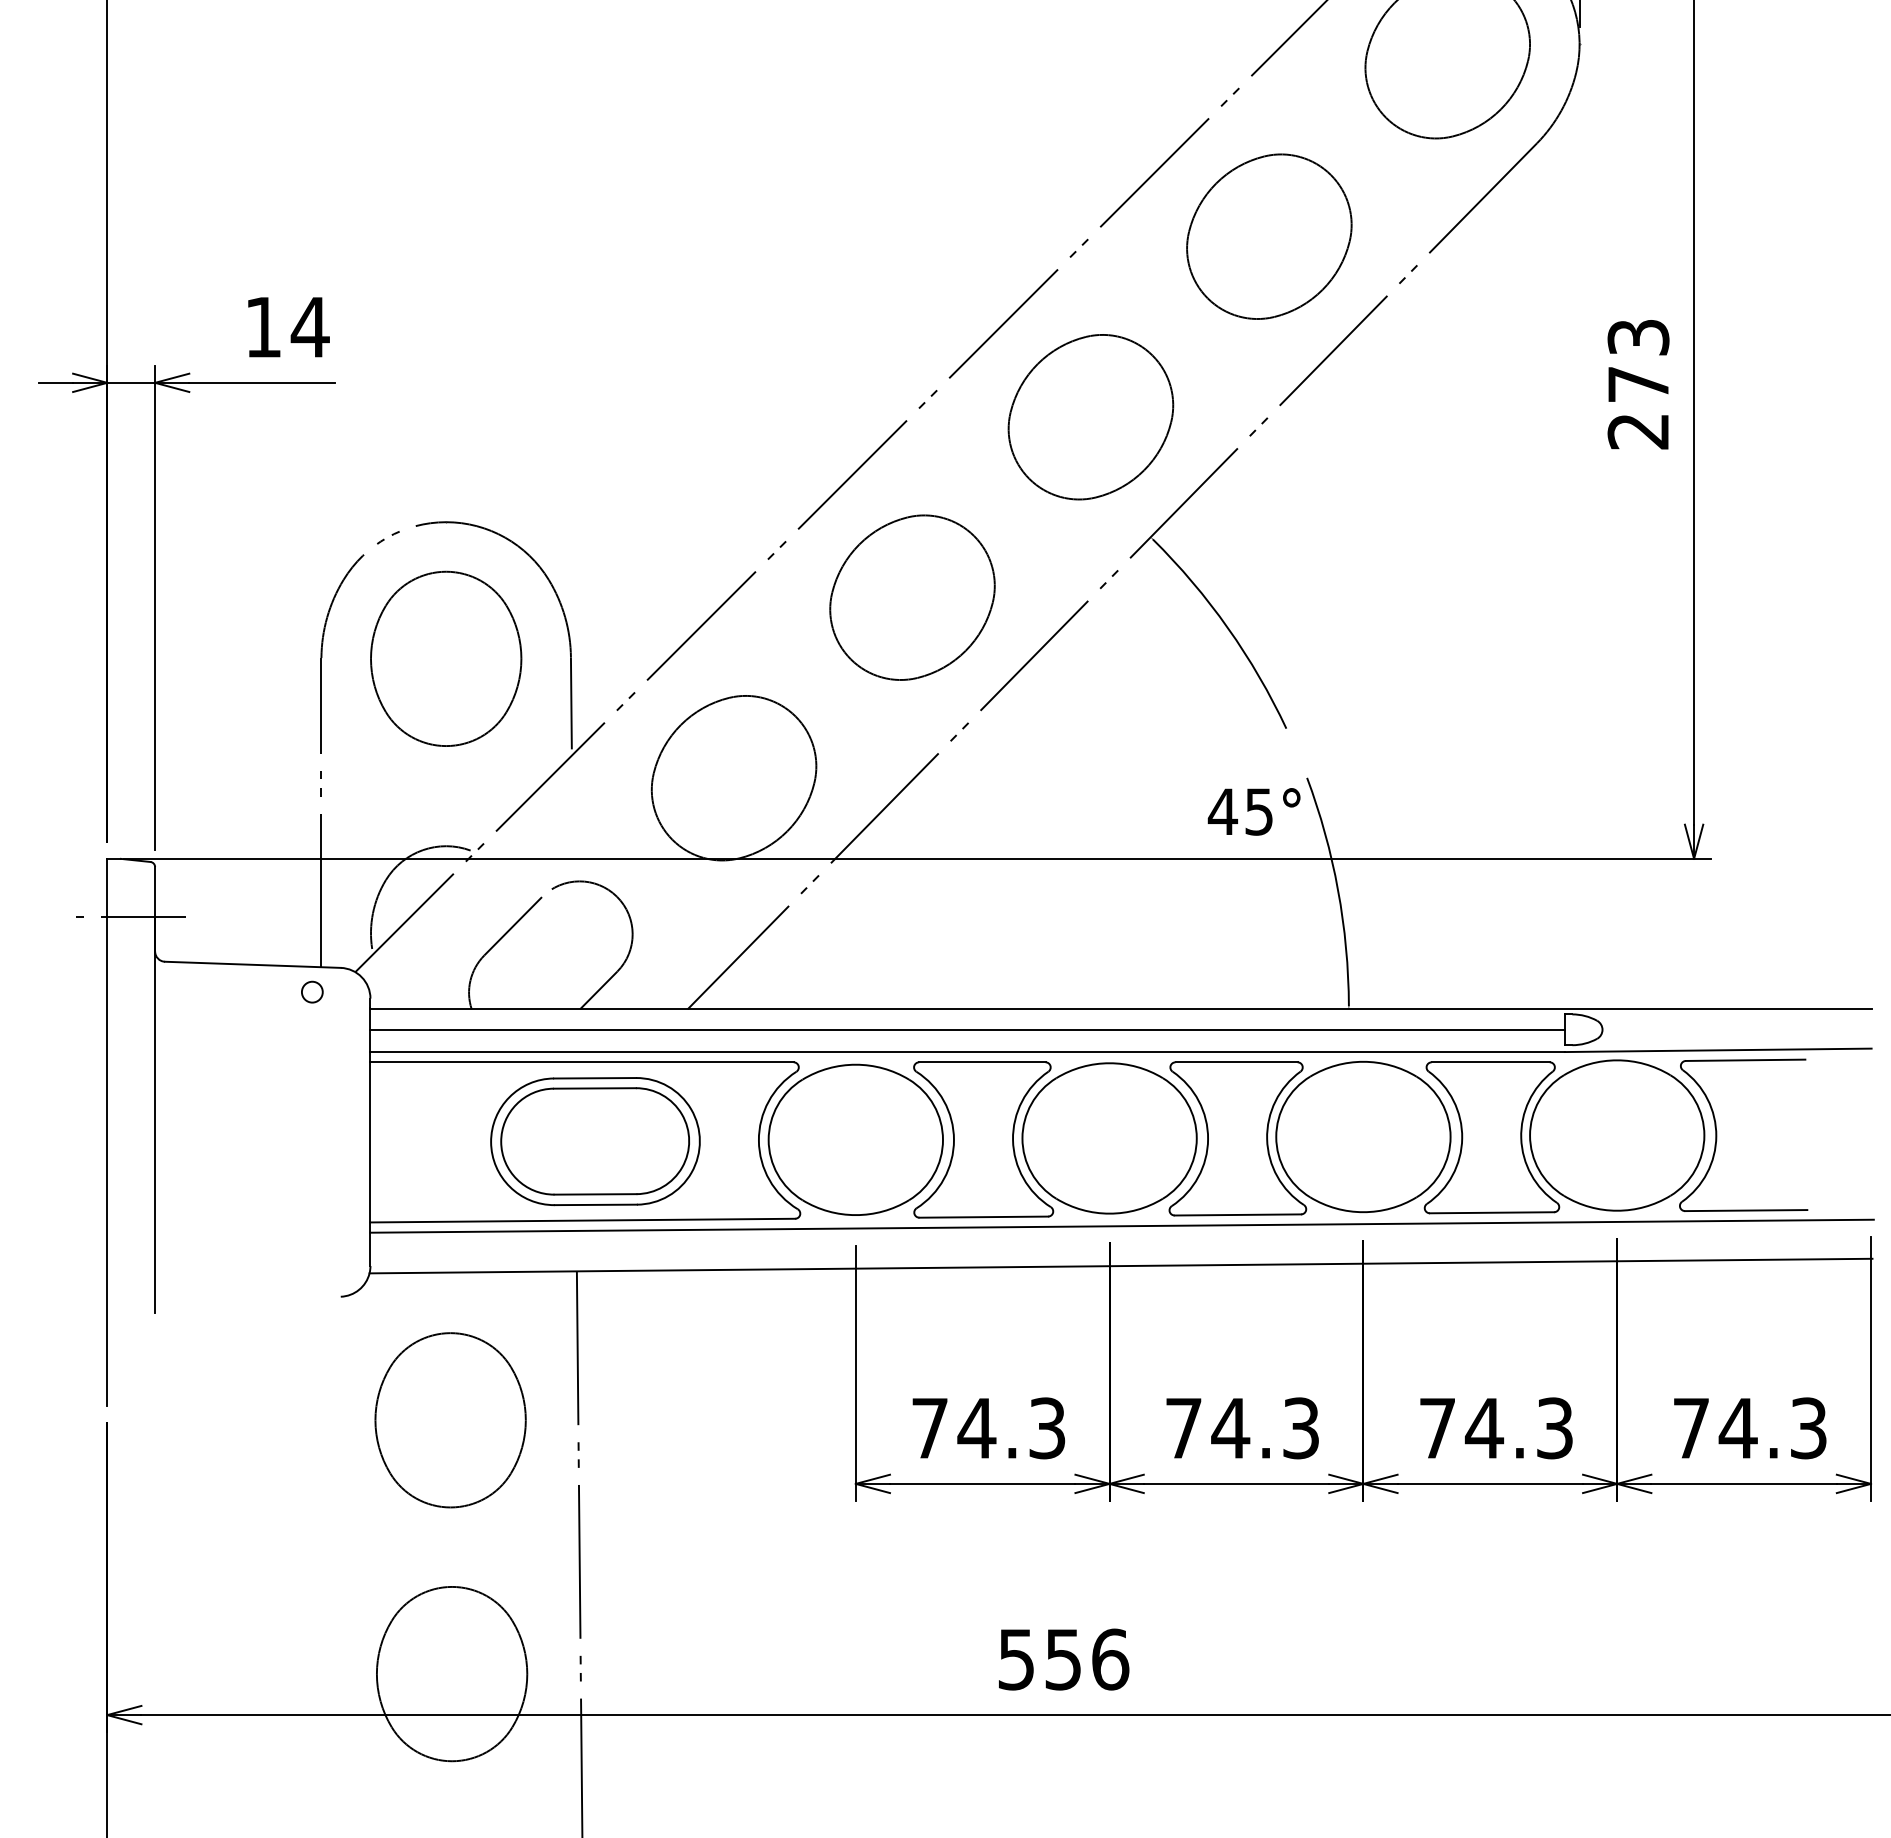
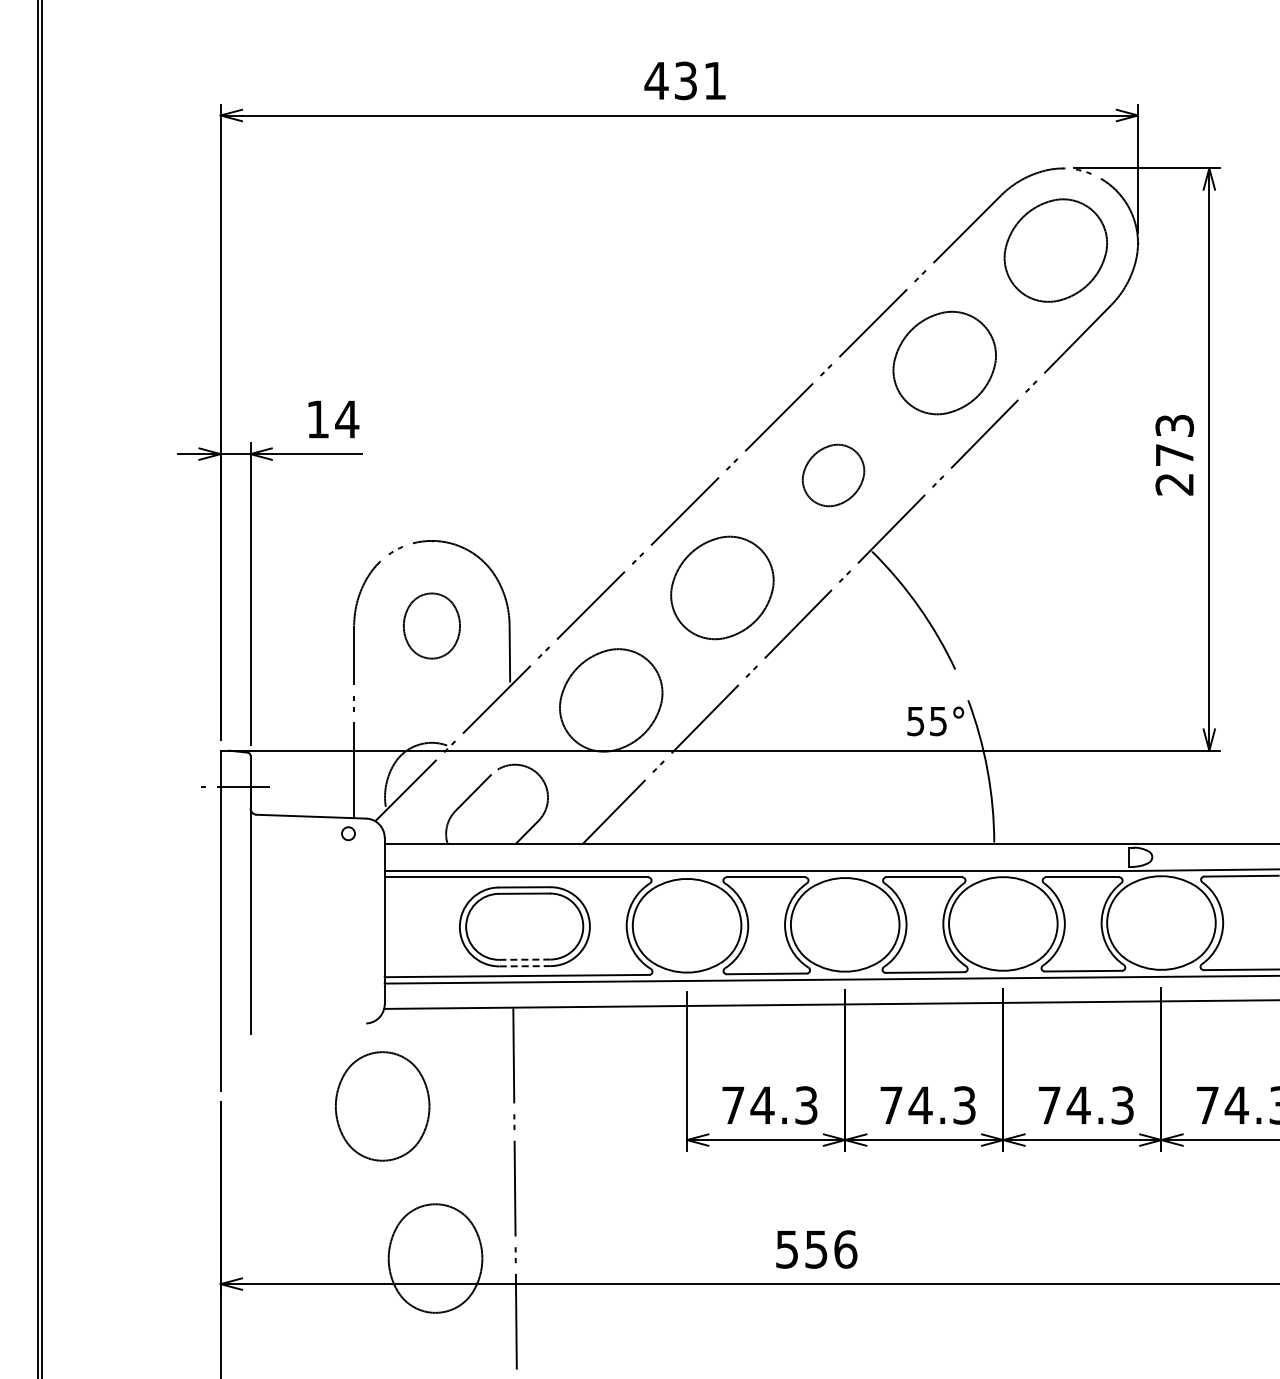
part: (1090, 417) -> (833, 475), size x0.6
part: (445, 657) -> (431, 625), size x0.6
text: (1222, 812) -> (915, 721), 45° -> 55°
line: (967, 1030) -> (756, 857), removed
line: (594, 1194) -> (524, 959), solid -> dashed
line: (596, 1205) -> (525, 966), solid -> dashed
part: (450, 1420) -> (382, 1106), moved

